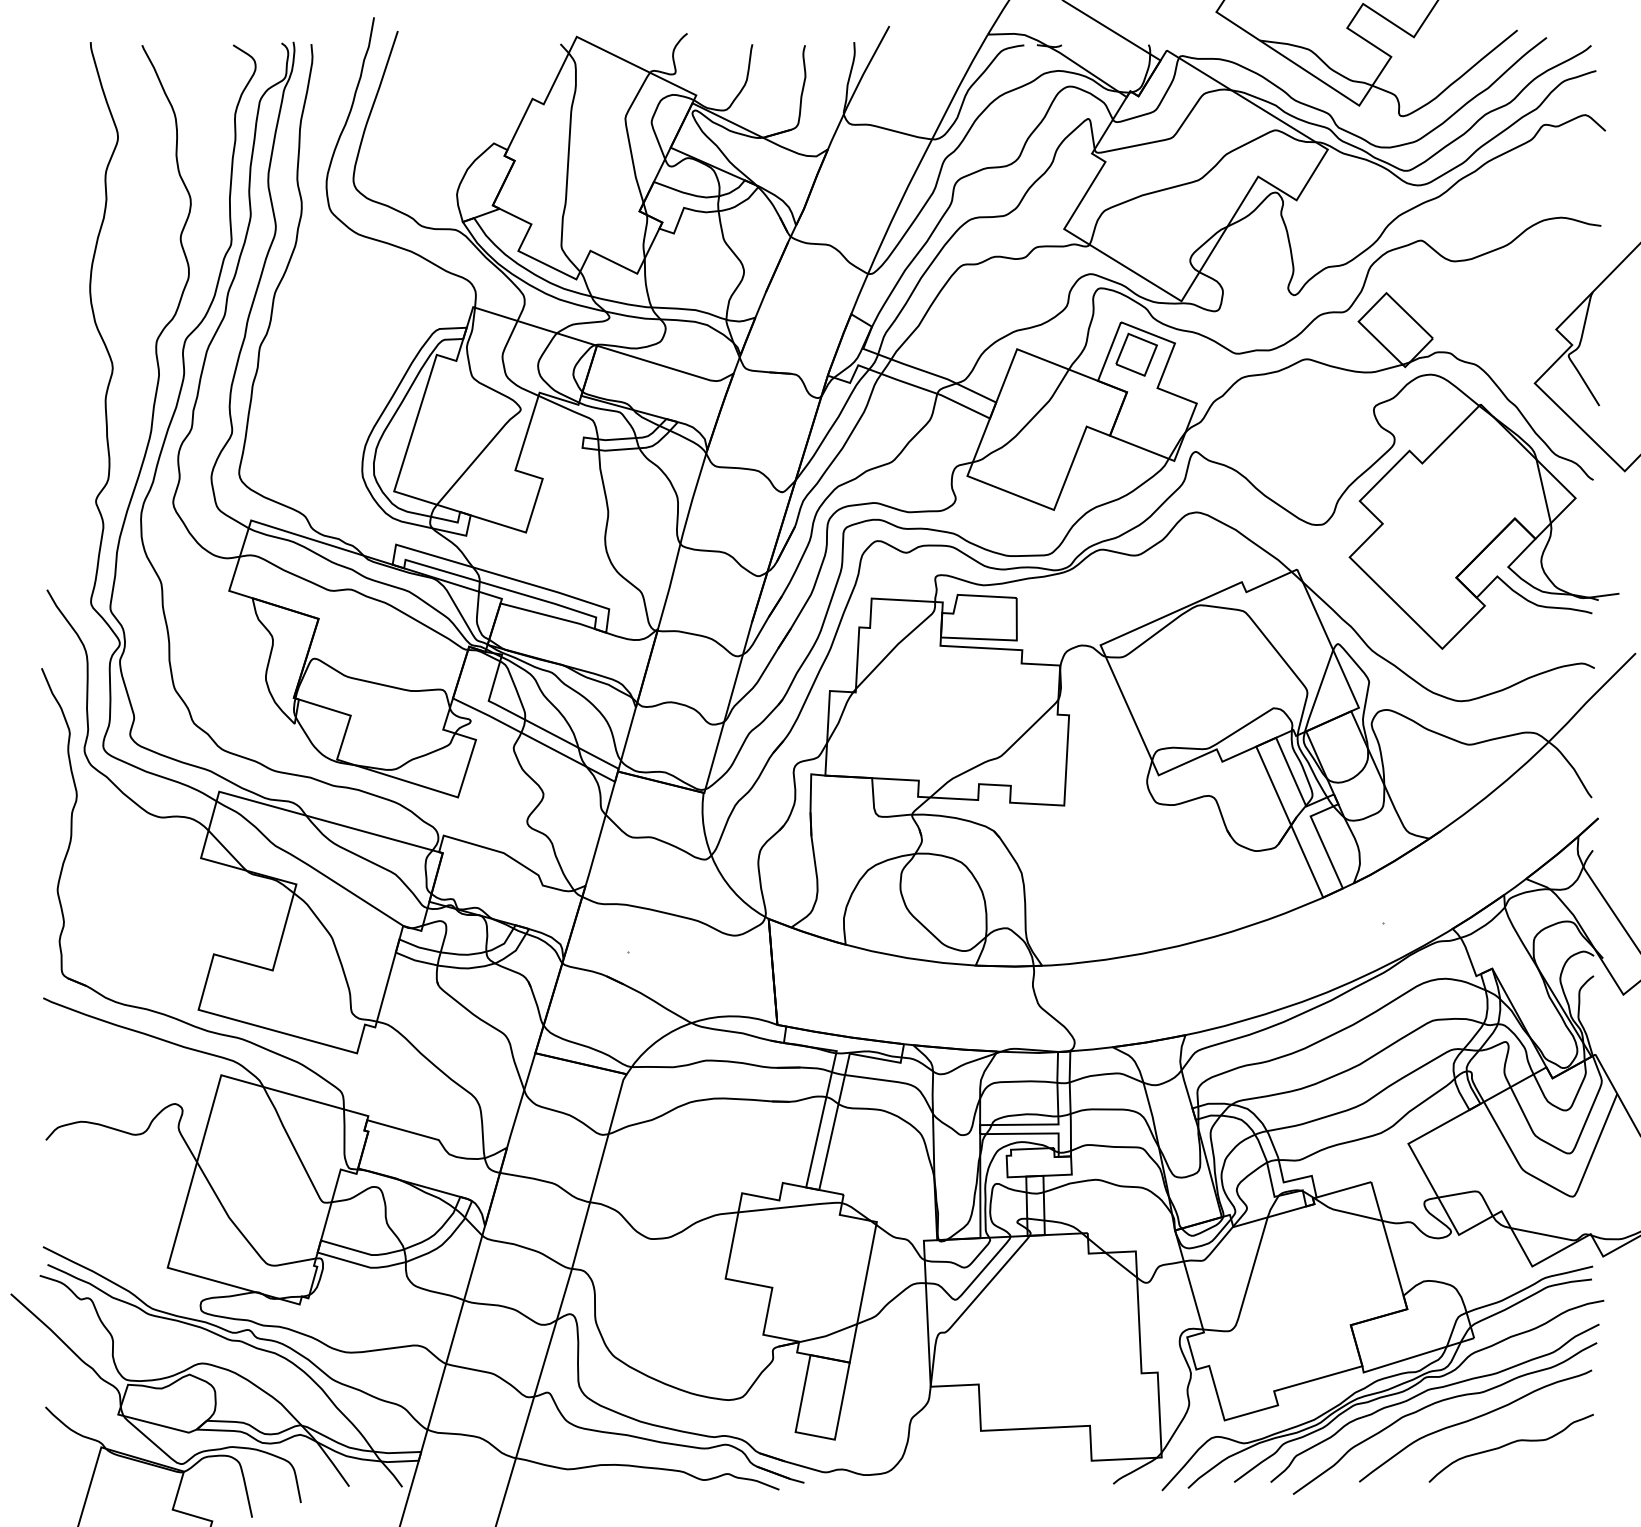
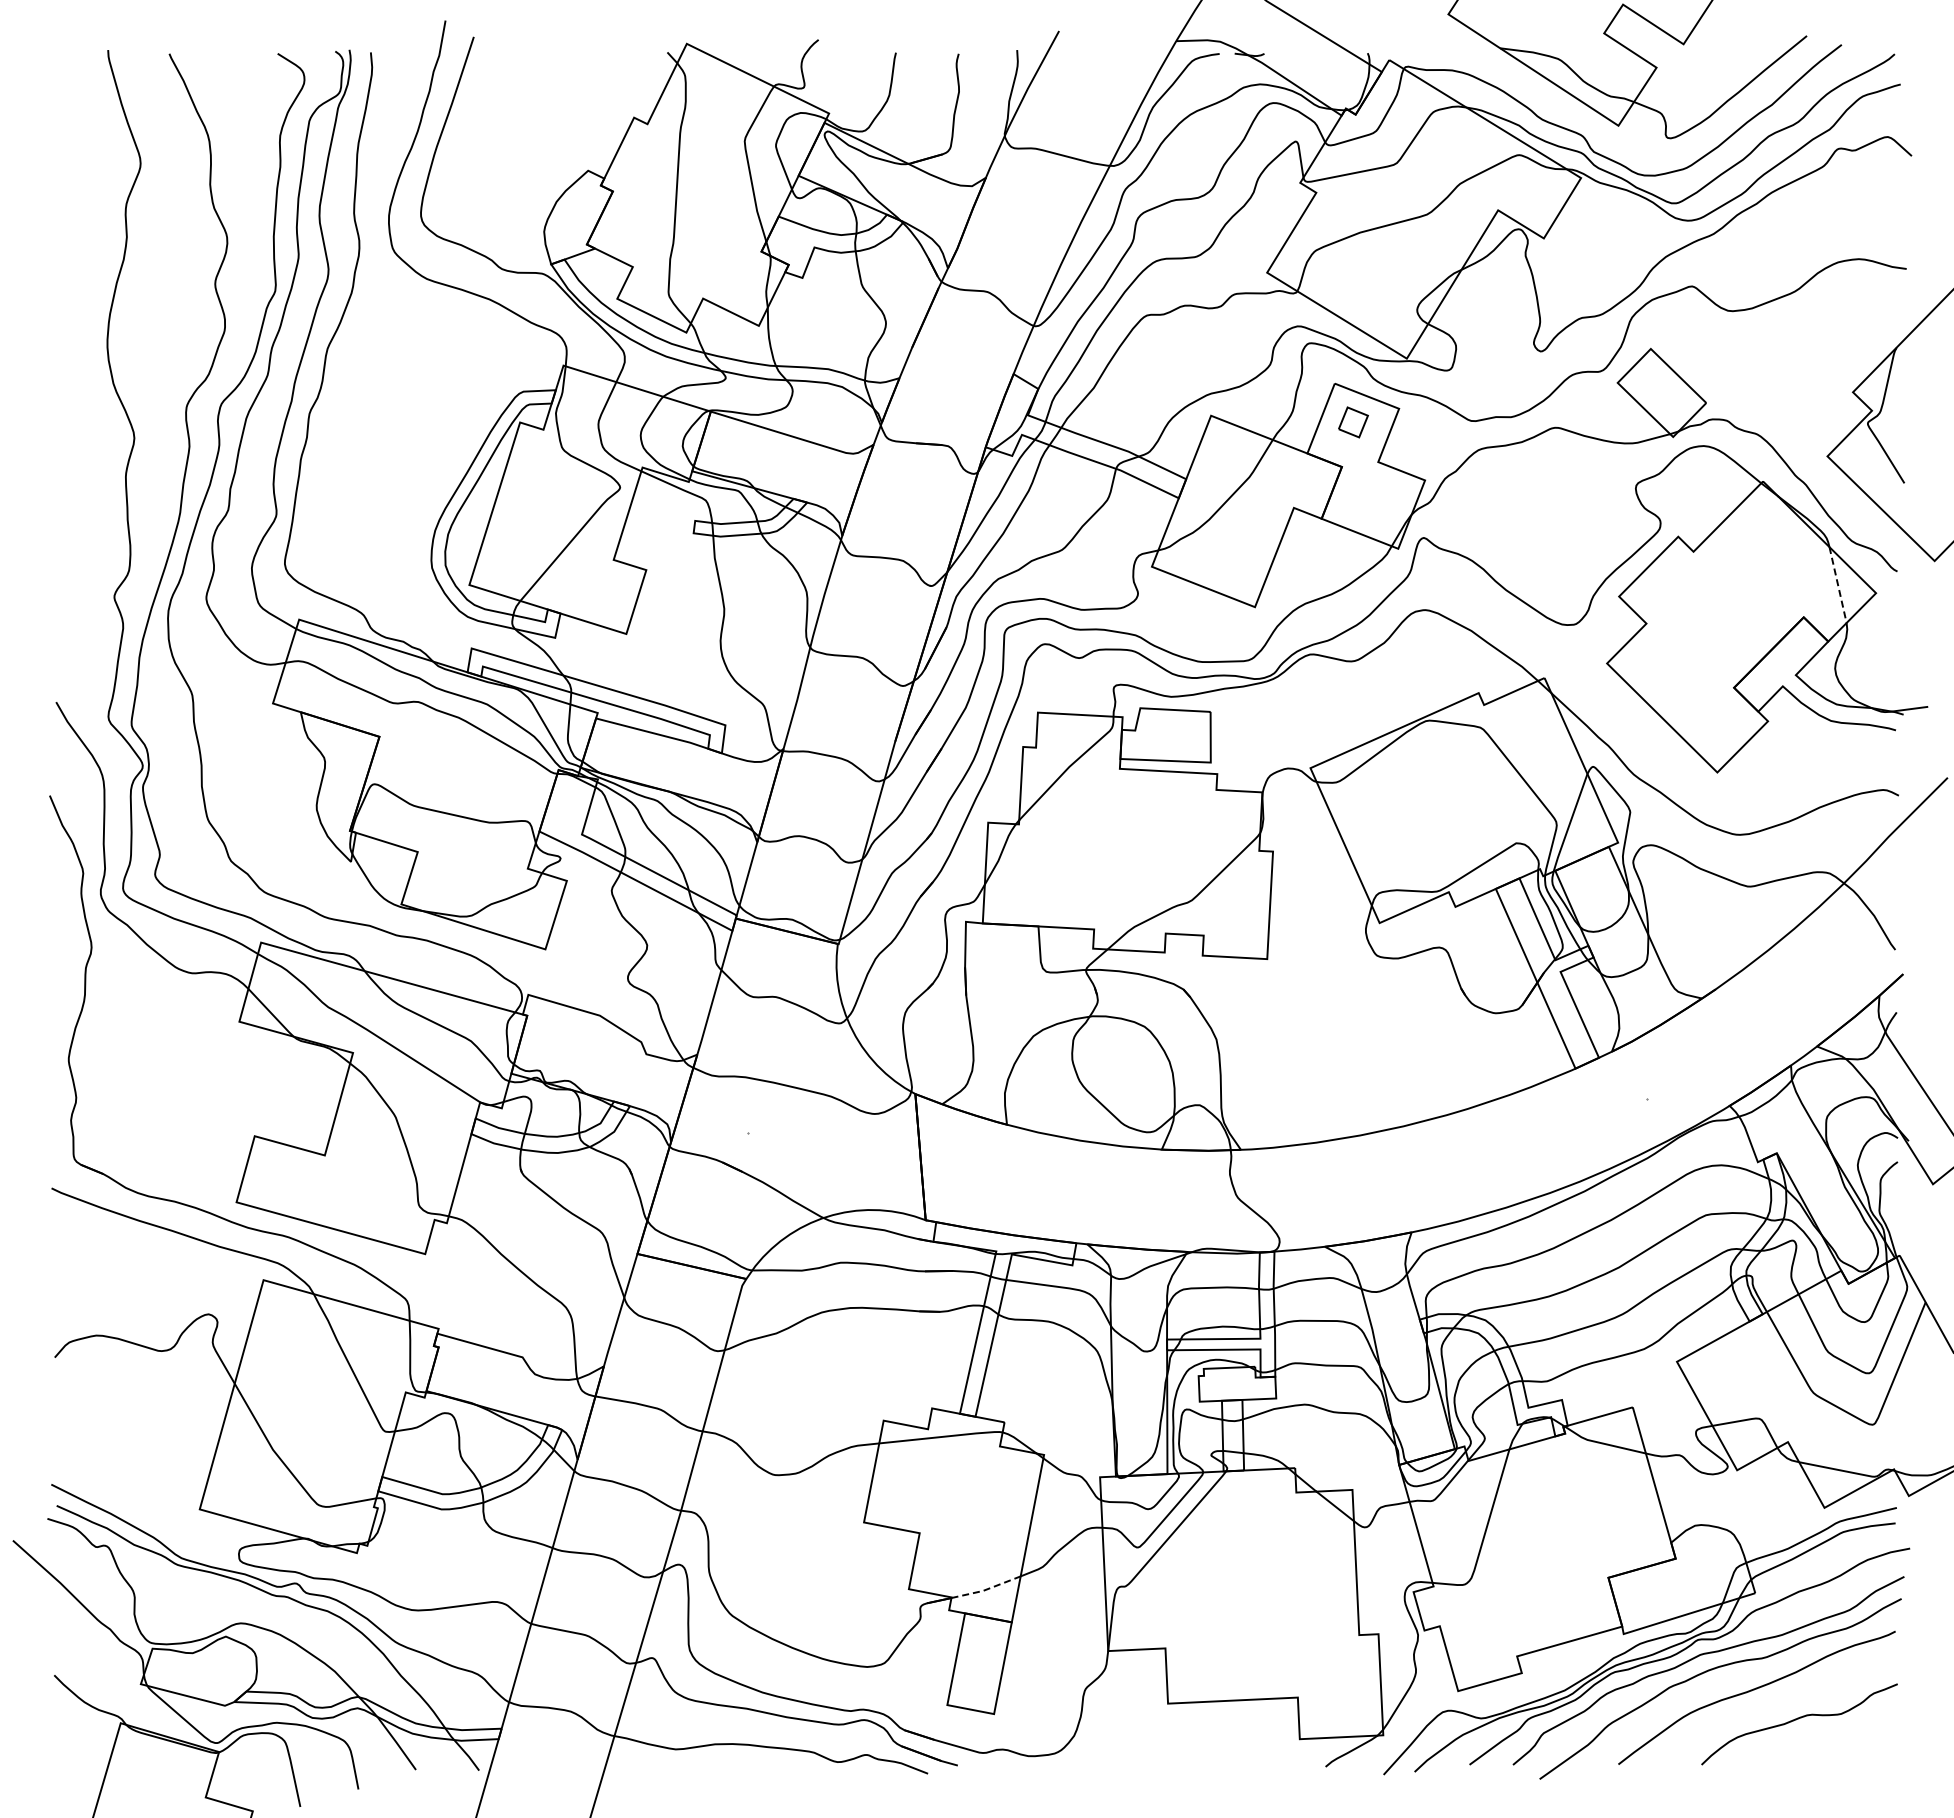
part: (1136, 354) -> (1353, 422), size x0.6
line: (1544, 491) -> (1838, 585), solid -> dashed
line: (828, 1335) -> (986, 1589), solid -> dashed

